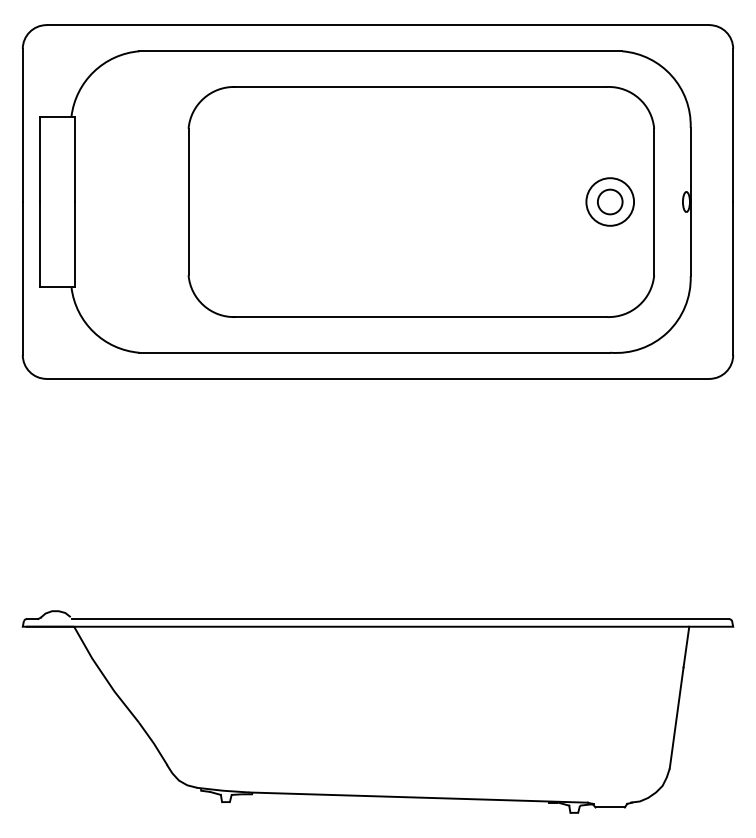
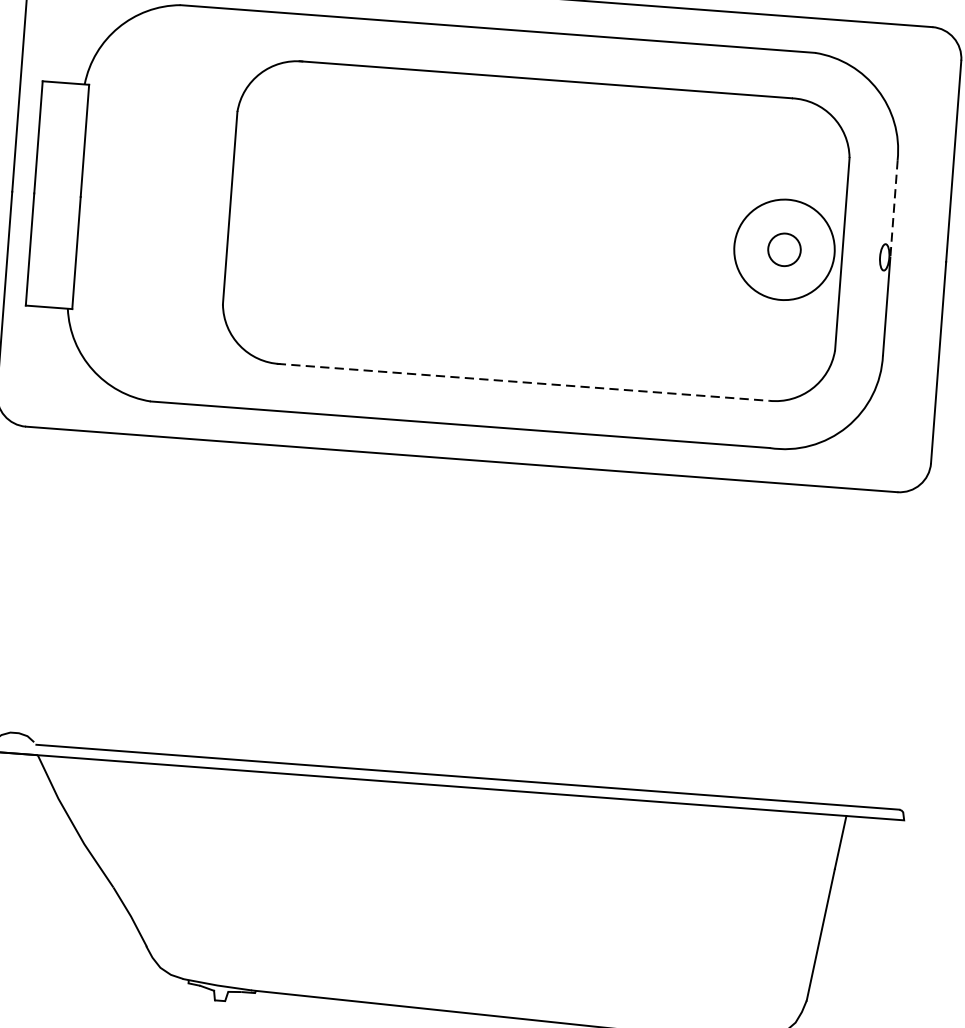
line: (690, 165) -> (893, 209), solid -> dashed
circle: (610, 201) -> (784, 249), size x1.6
line: (420, 317) -> (523, 382), solid -> dashed

